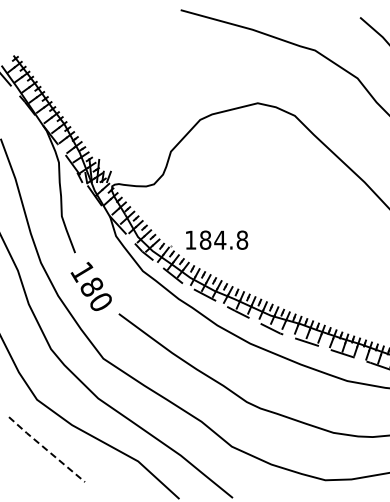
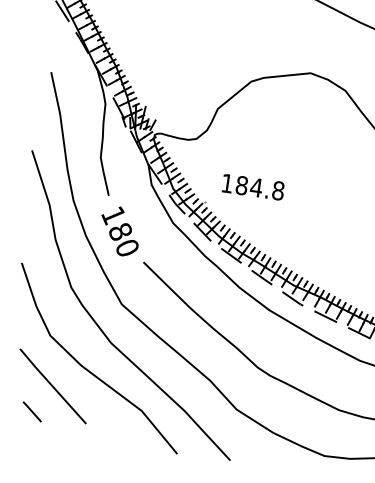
text: (217, 239) -> (253, 186), moved
line: (46, 450) -> (52, 387), dashed -> solid
line: (29, 477) -> (31, 411), added

